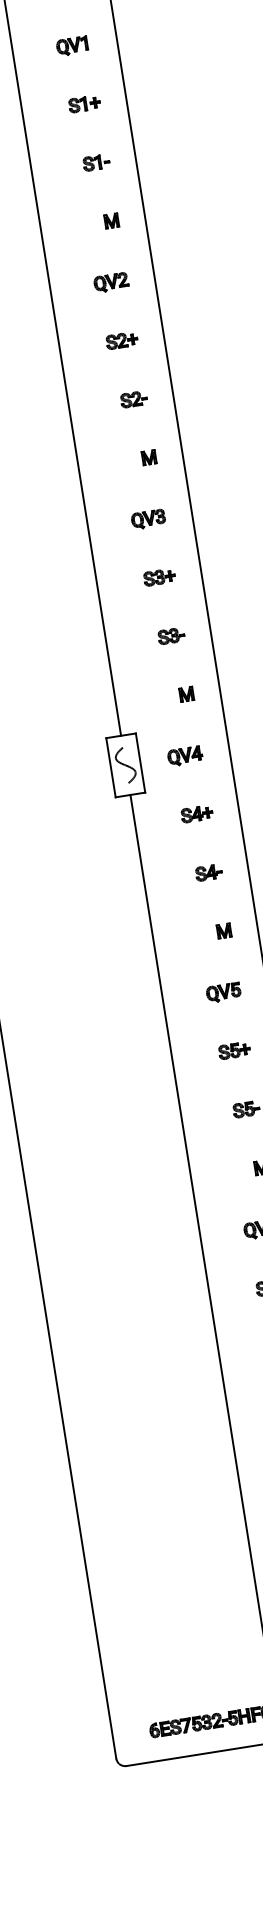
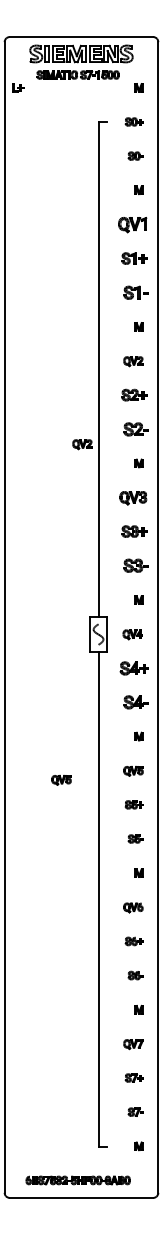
part: (72, 45) -> (132, 224), size x1.6
part: (83, 104) -> (133, 258), size x1.4
part: (95, 162) -> (135, 292), size x1.6
part: (120, 339) -> (133, 394), size x1.4
part: (133, 398) -> (135, 428), size x1.6
part: (45, 440) -> (82, 444), added
part: (148, 518) -> (133, 497), size x1.4
part: (158, 577) -> (133, 531), size x1.4
part: (170, 635) -> (135, 565), size x1.6
part: (195, 812) -> (133, 667), size x1.6
part: (208, 872) -> (135, 702), size x1.6
part: (101, 1028) -> (61, 780), added

